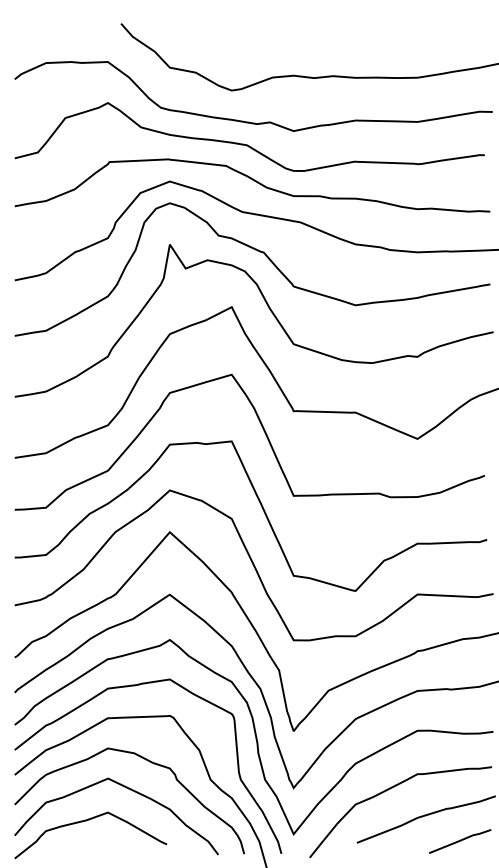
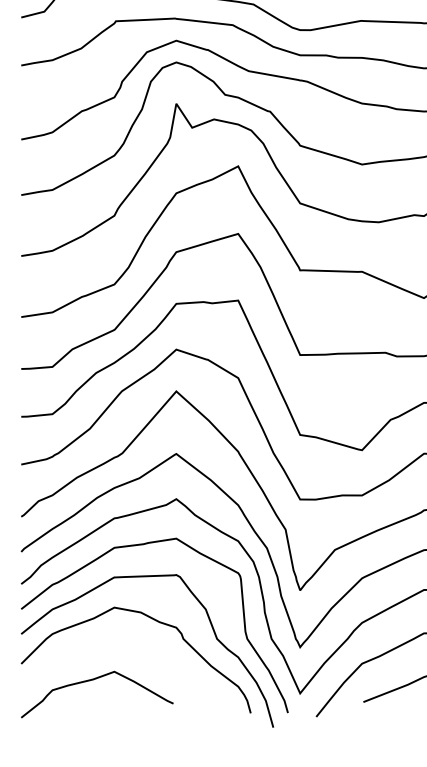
curve: (130, 790) -> (136, 649), removed

